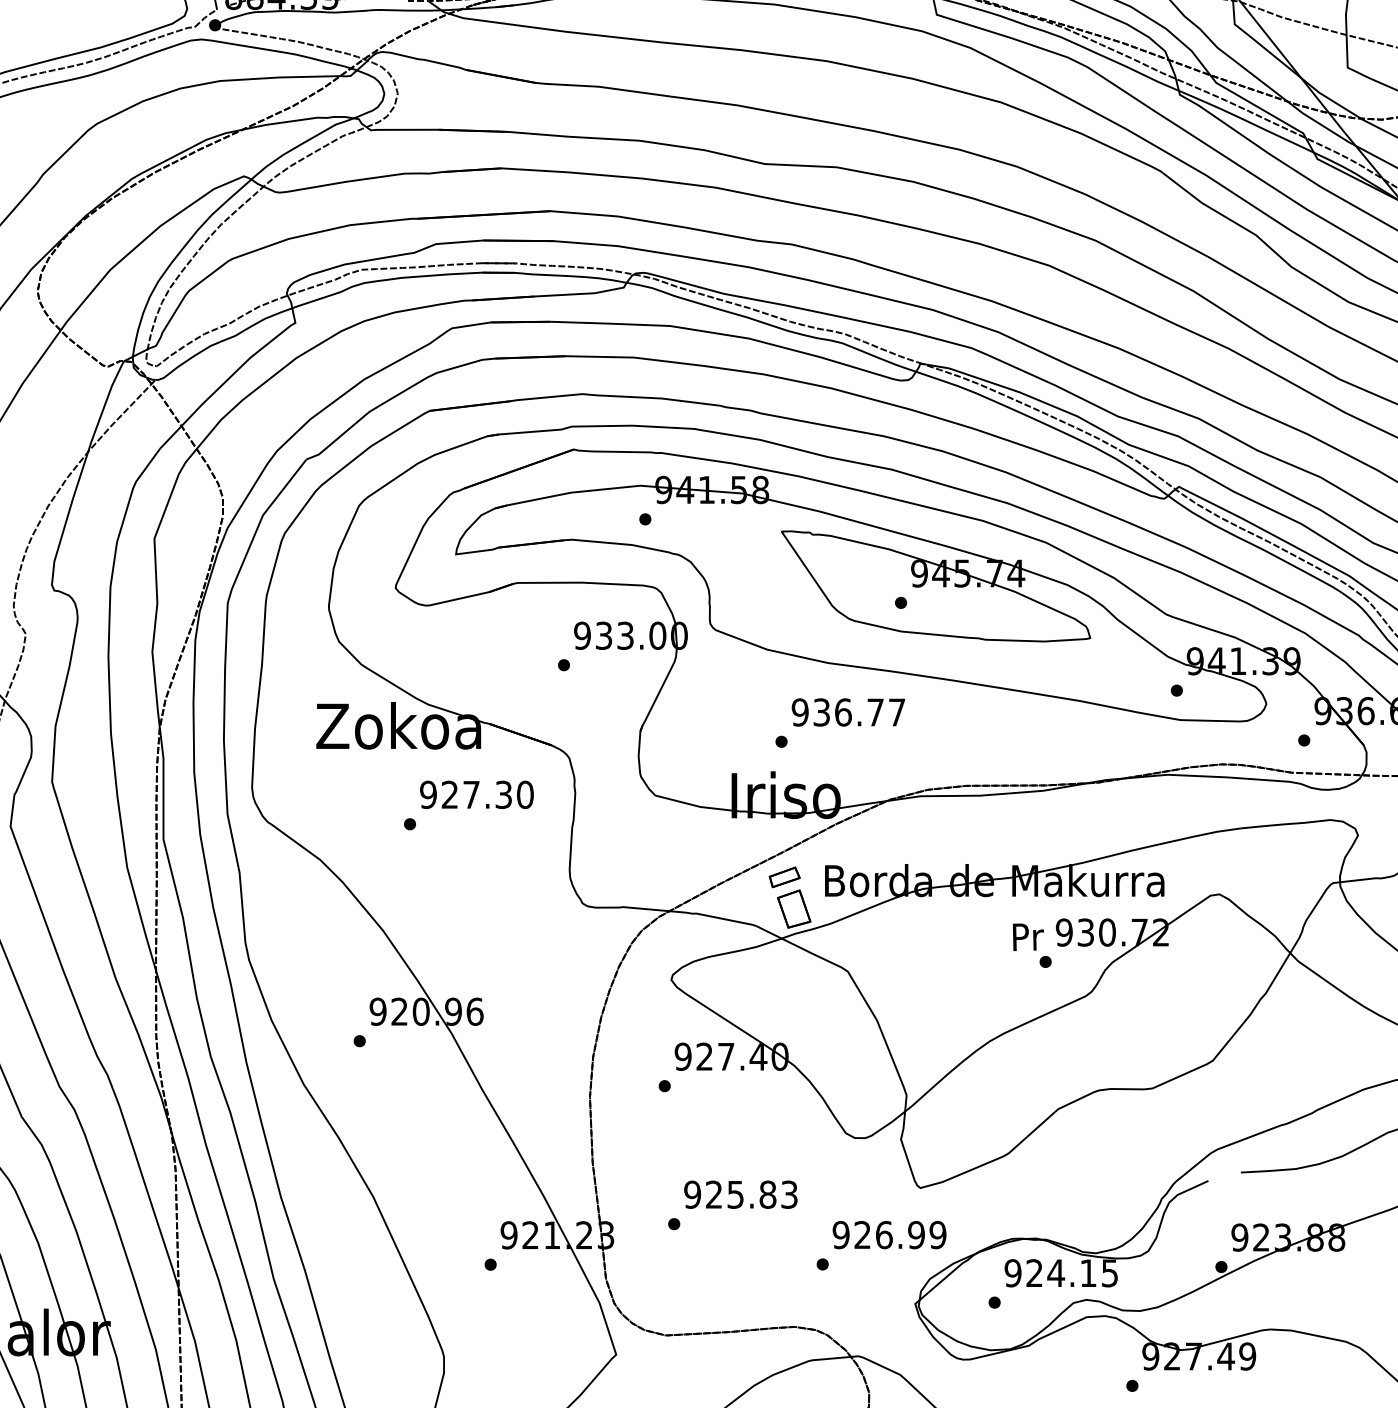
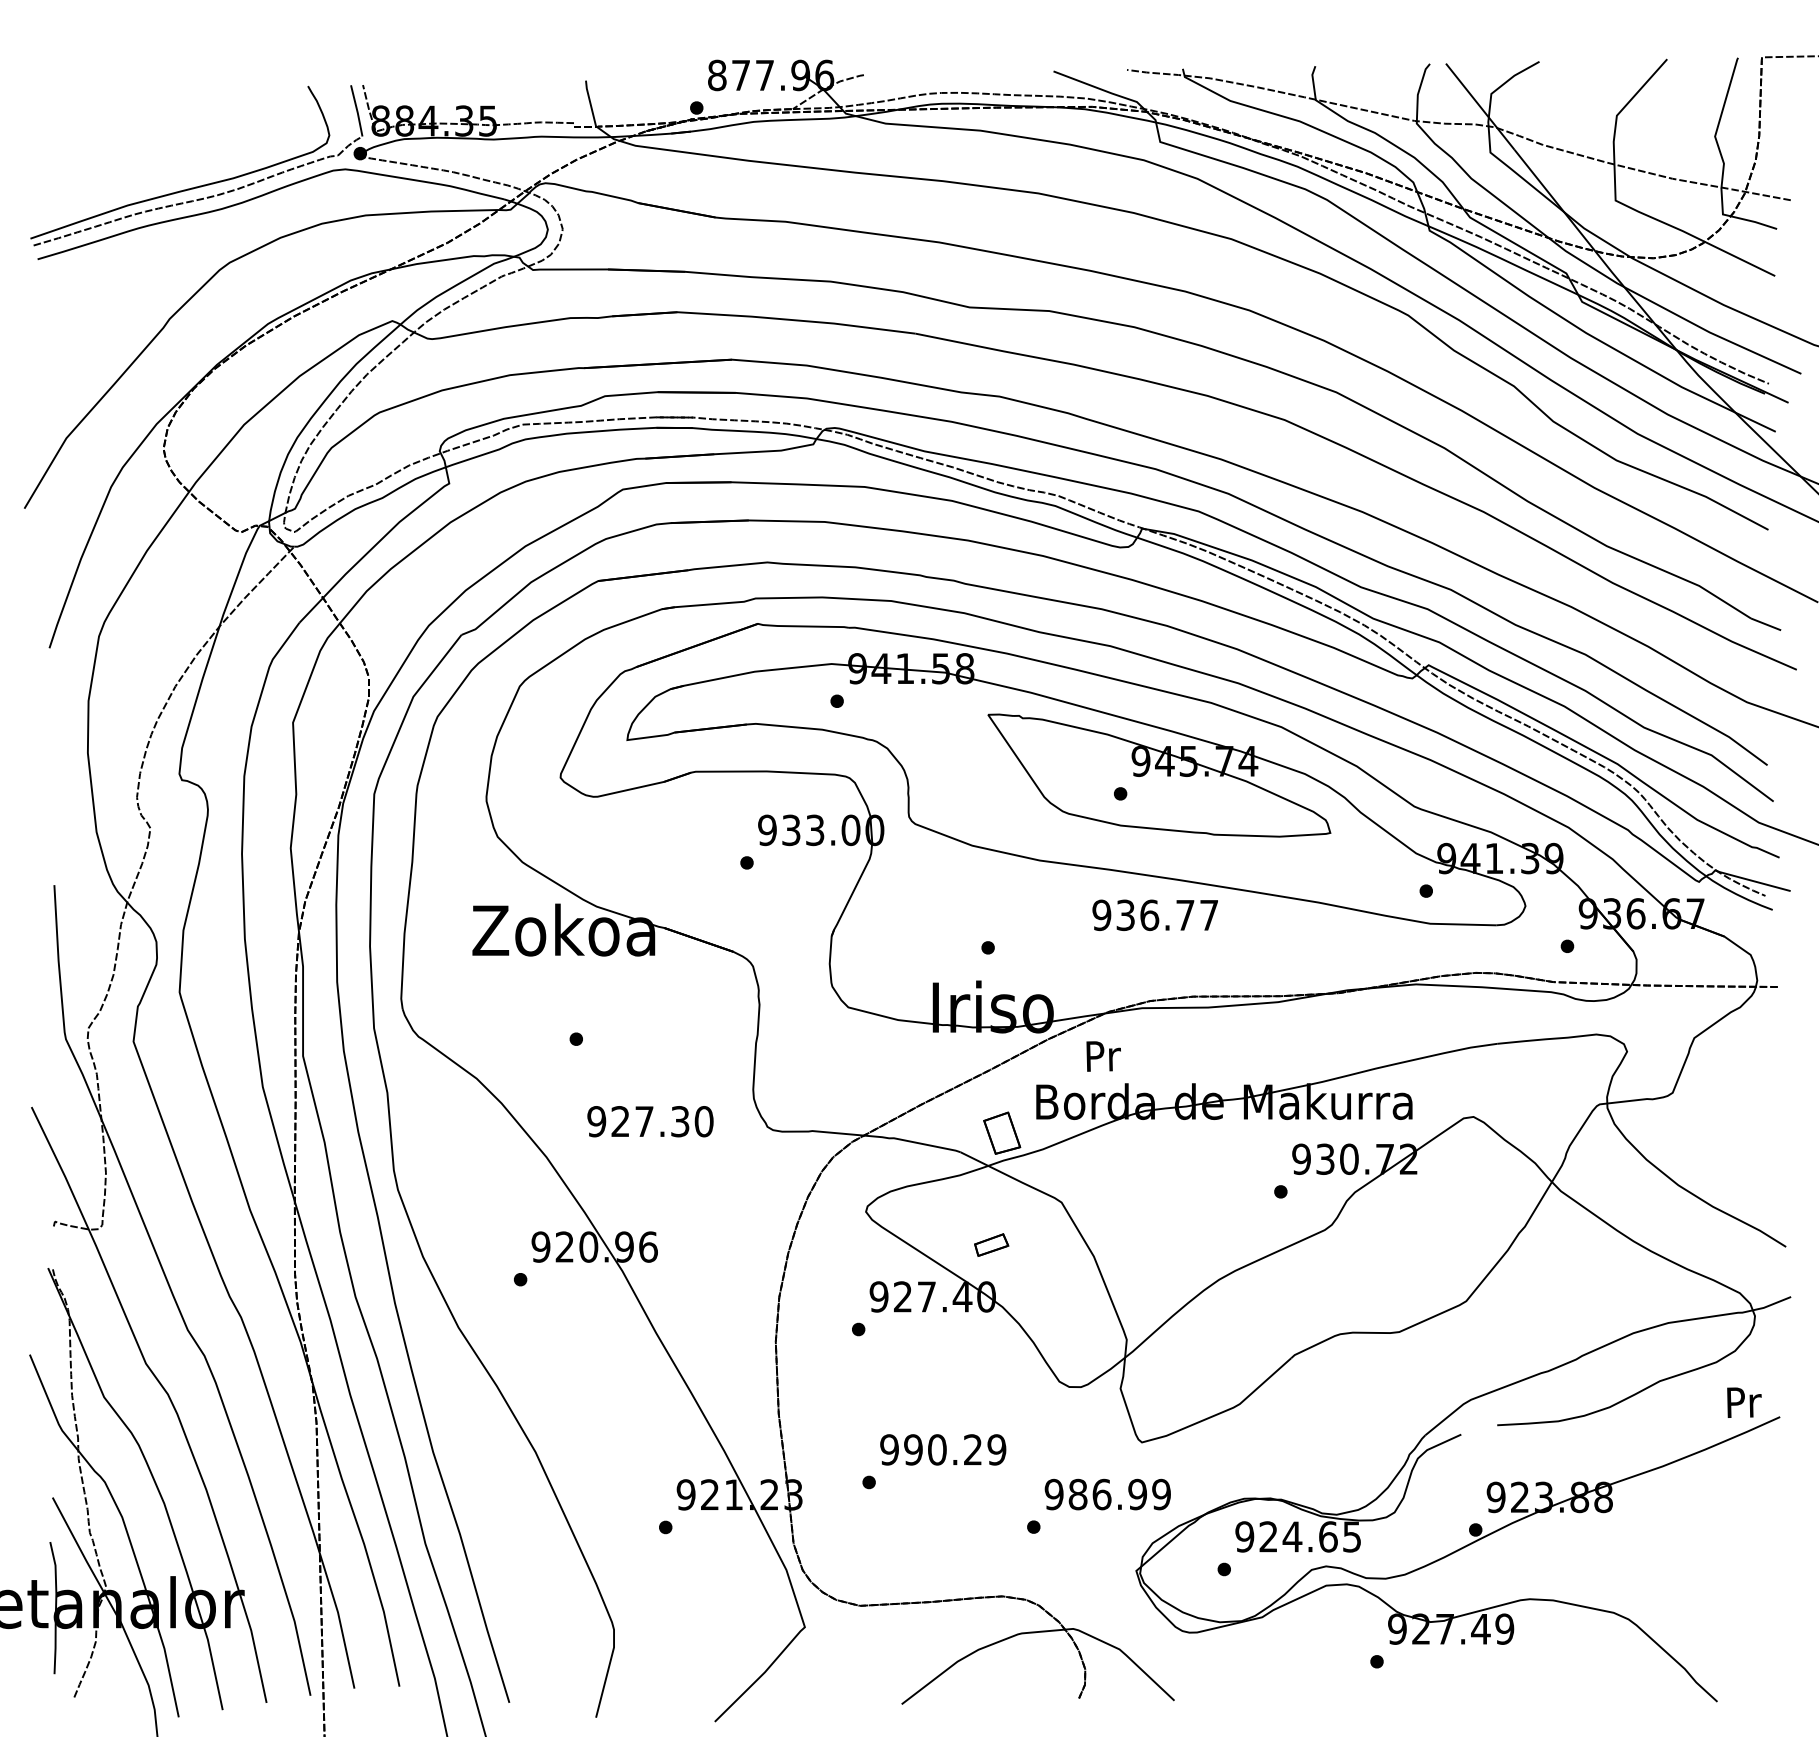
text: (847, 711) -> (1154, 914), moved
text: (476, 794) -> (650, 1121), moved
part: (784, 876) -> (991, 1244), moved
text: (1028, 937) -> (1103, 1056), moved
text: (752, 1194) -> (955, 1449), 925.83 -> 990.29
text: (862, 1235) -> (1077, 1494), 926.99 -> 986.99
text: (1088, 1272) -> (1328, 1536), 924.15 -> 924.65

